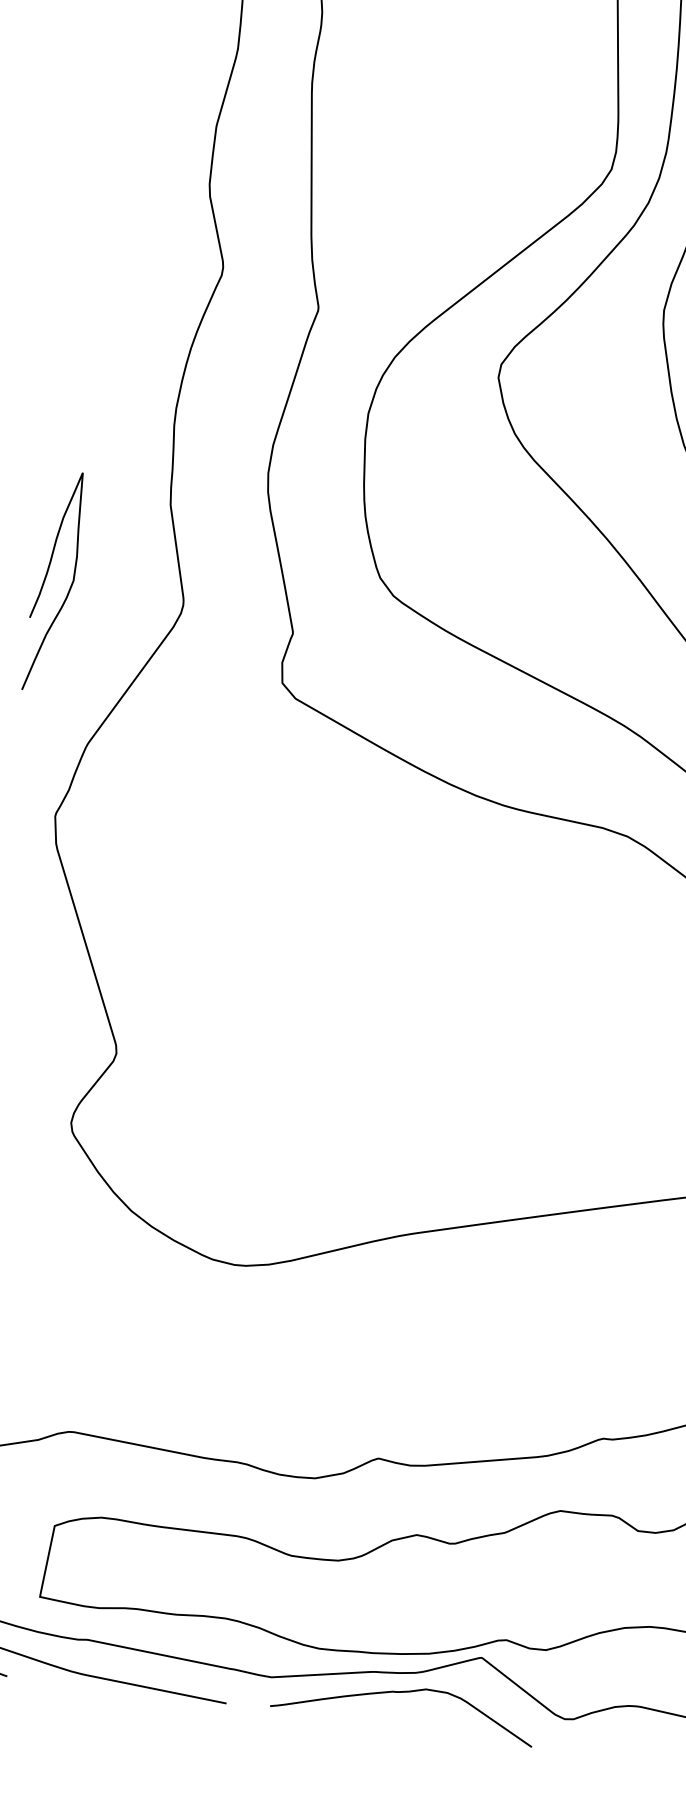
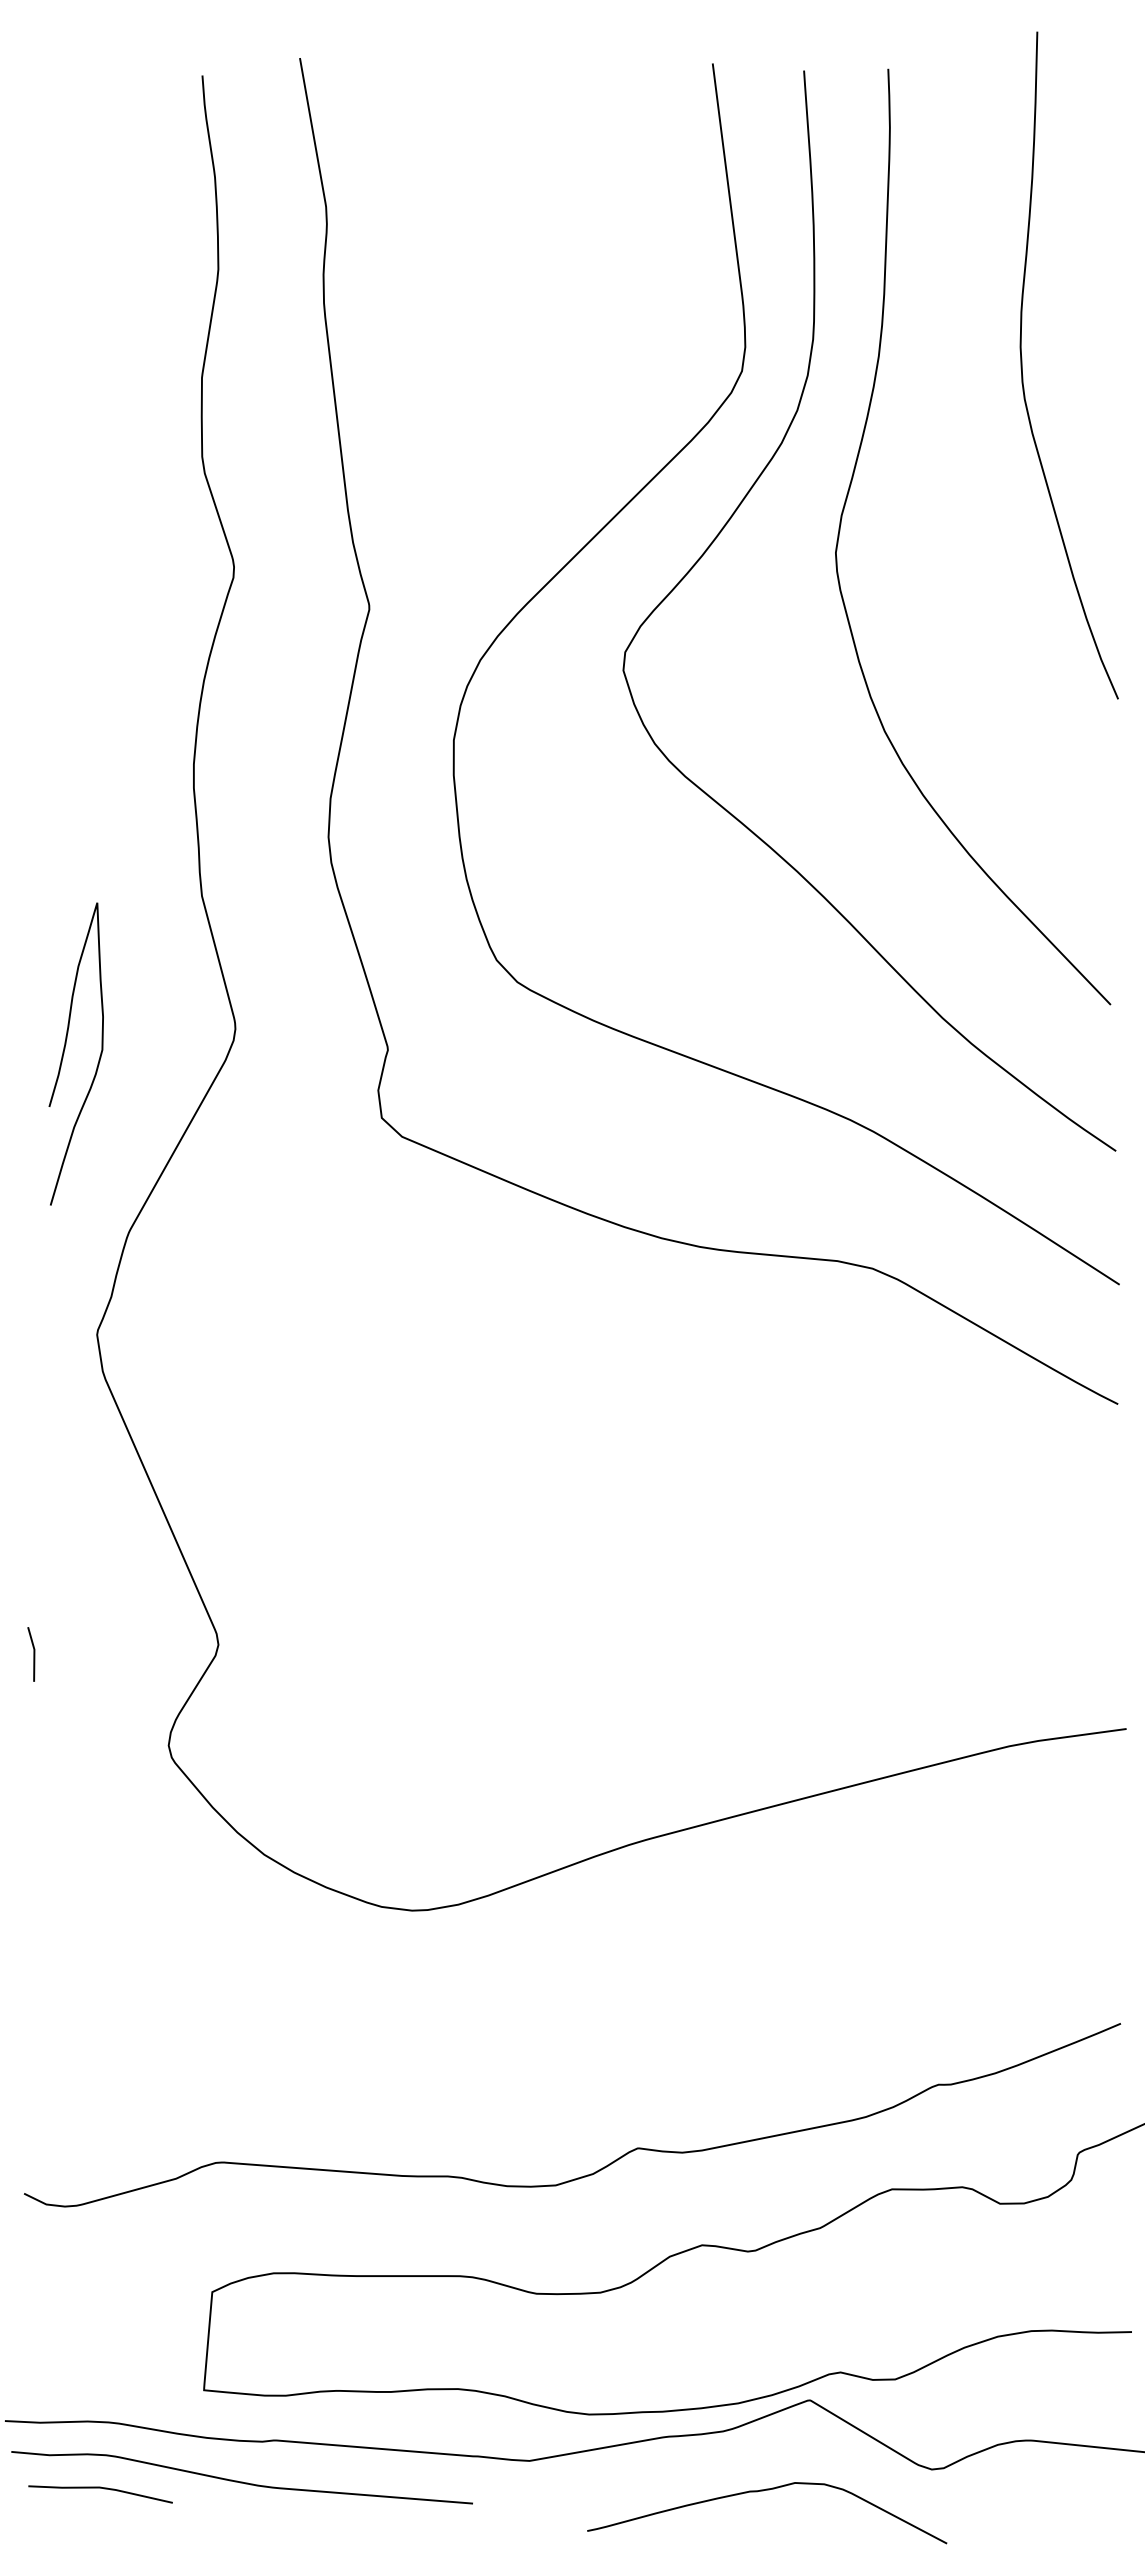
curve: (46, 577) -> (65, 1049), moved
curve: (402, 1692) -> (763, 2491), moved

